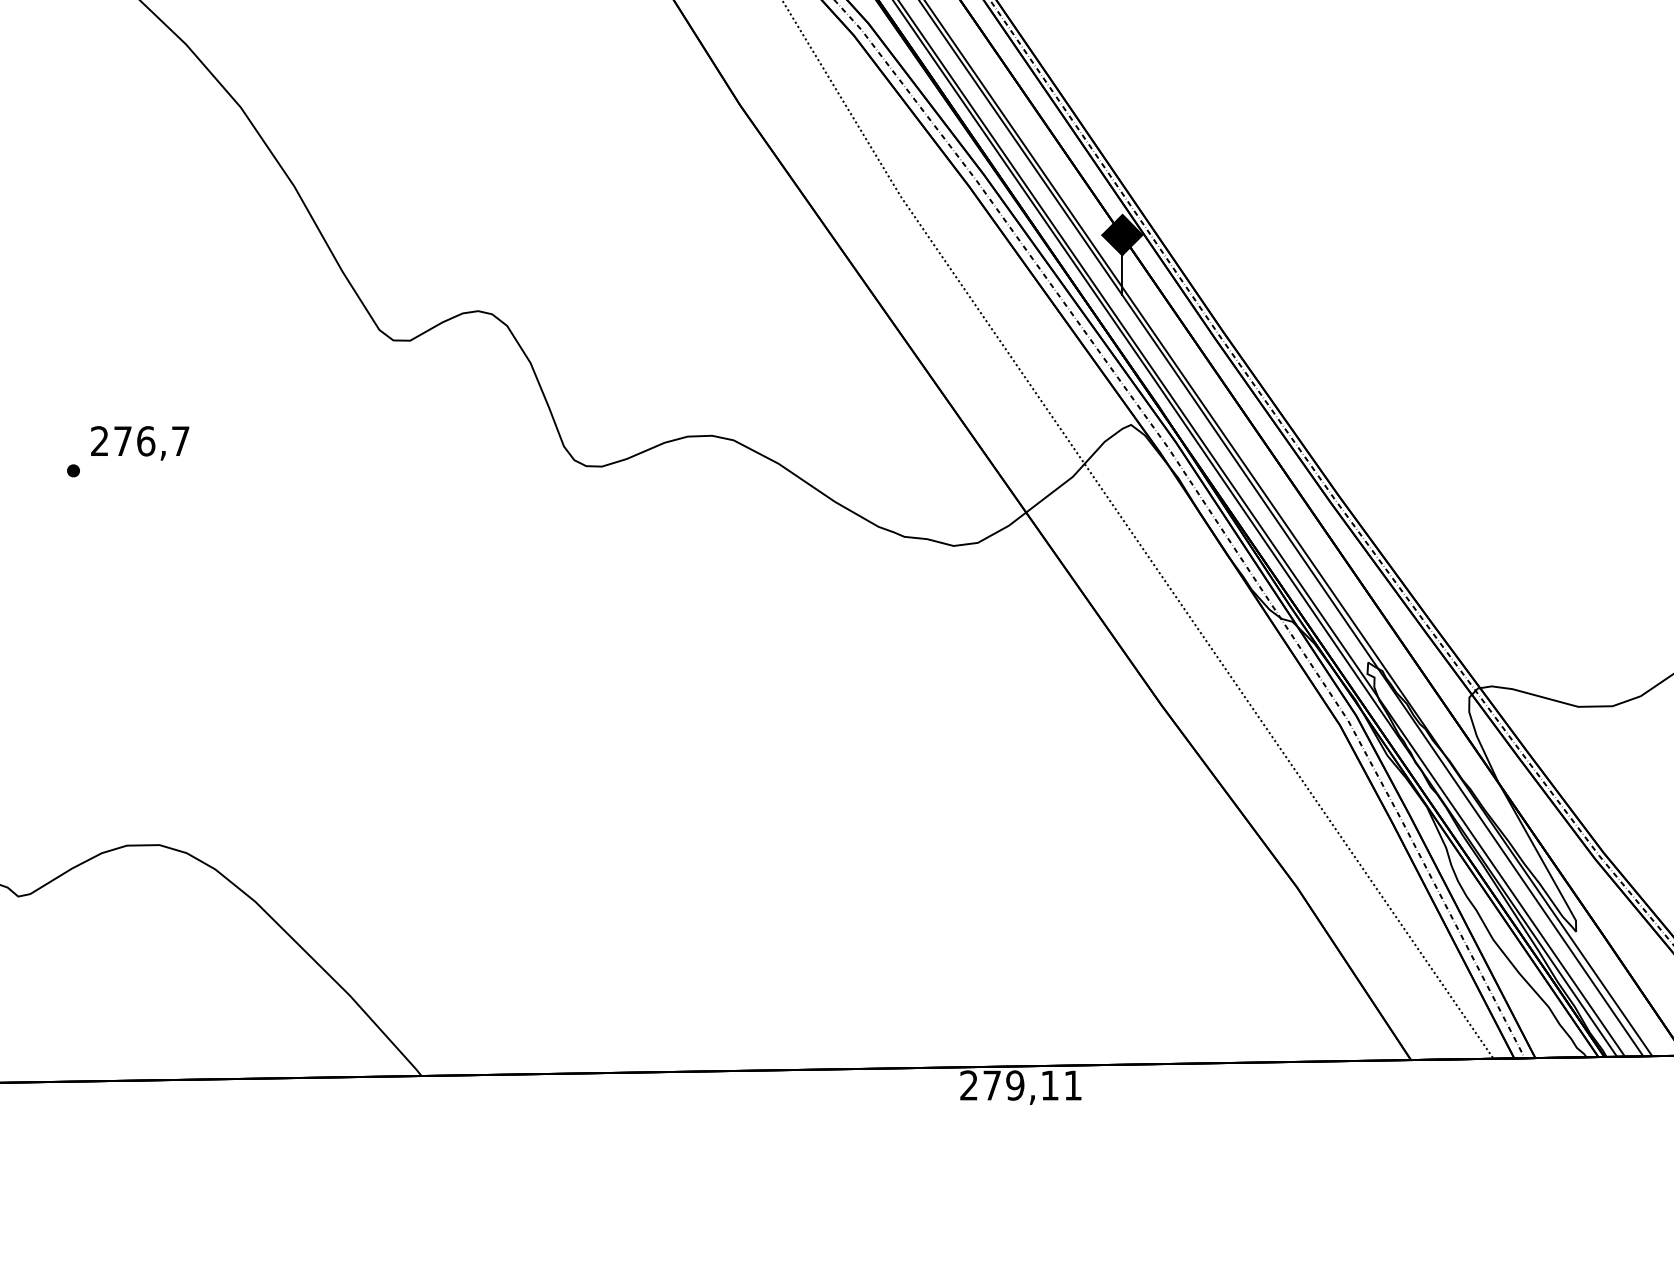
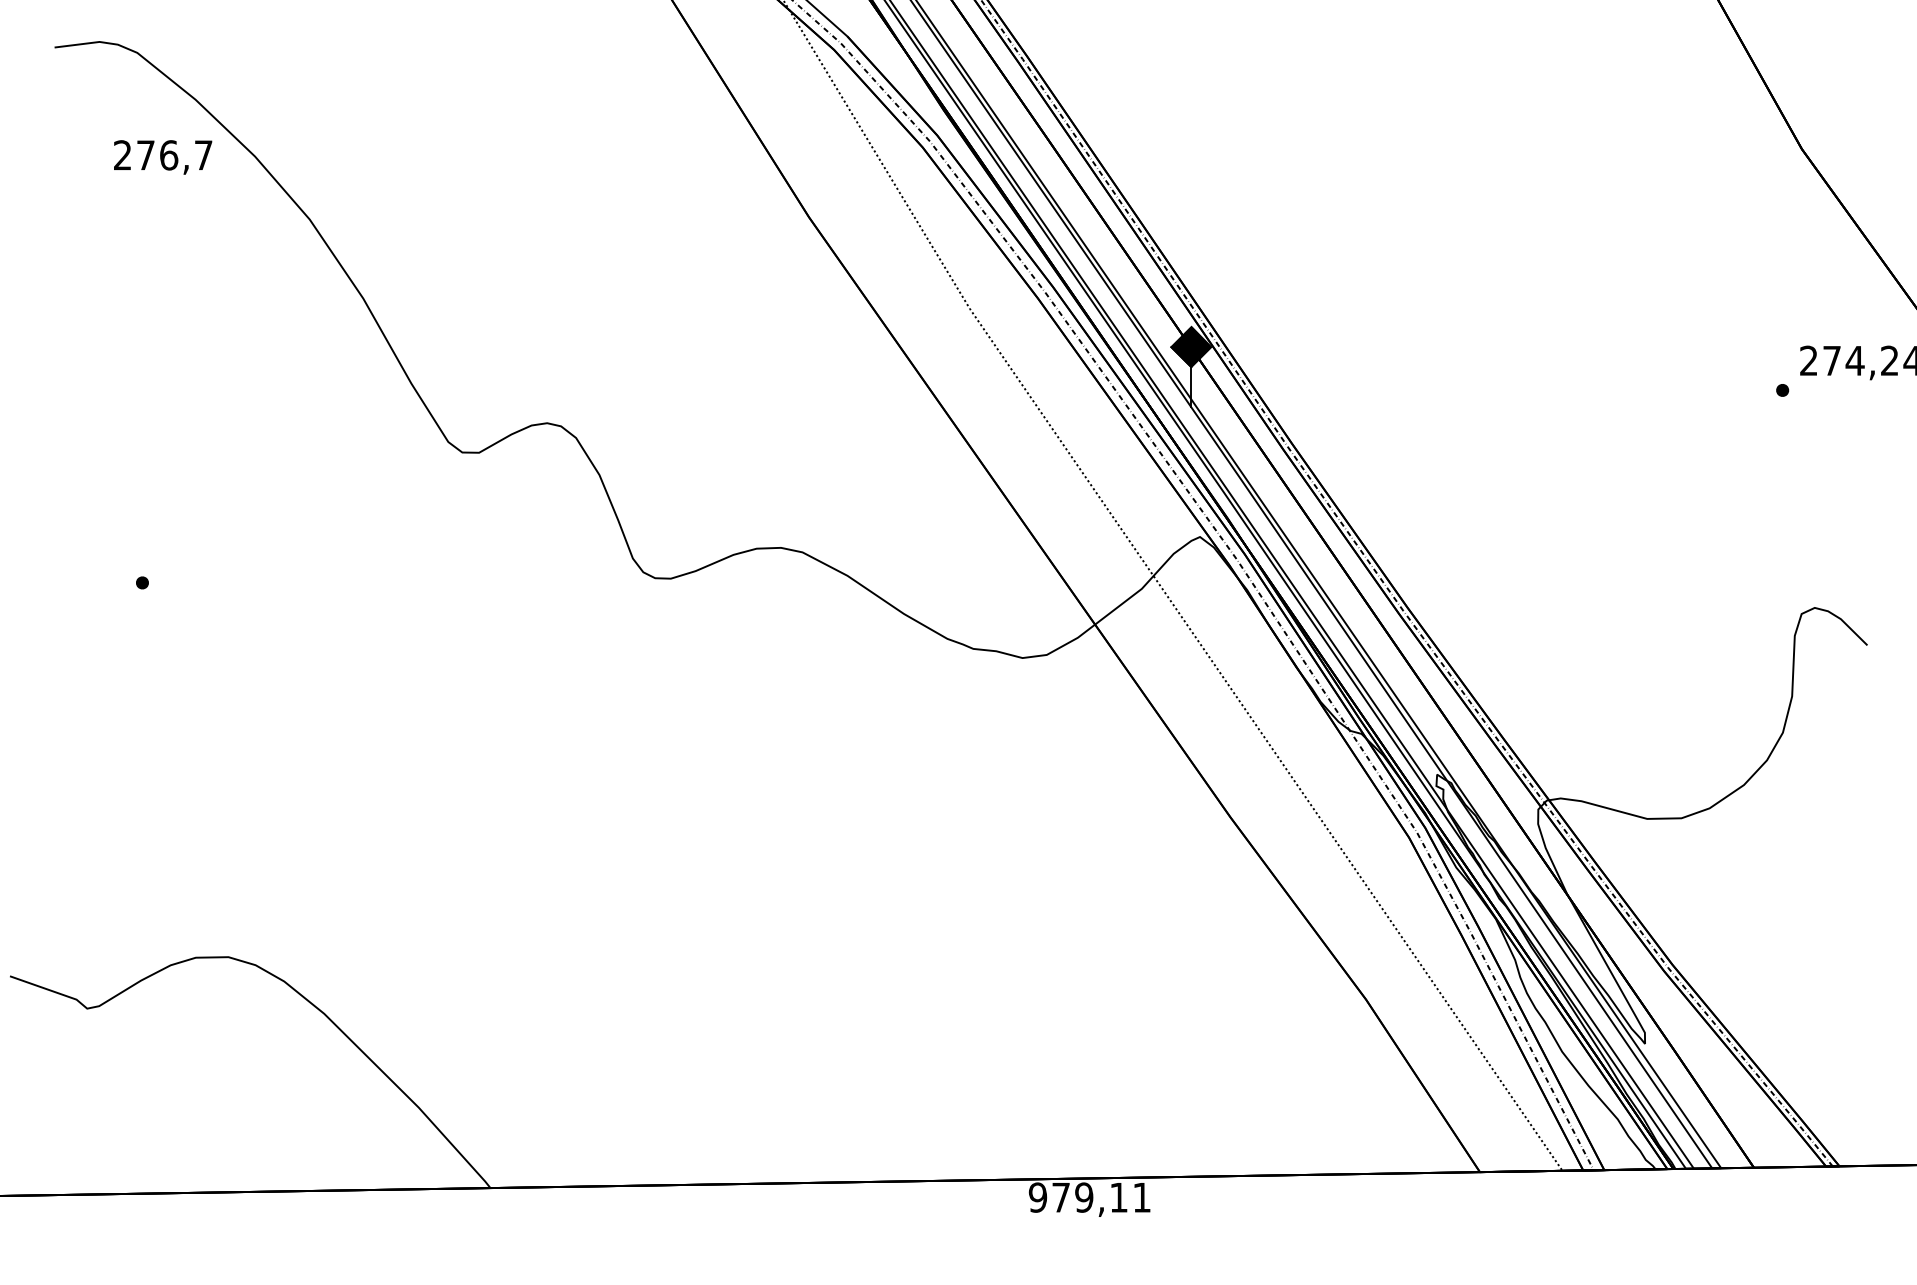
text: (140, 443) -> (163, 157), moved
text: (968, 1085) -> (1037, 1197), 279,11 -> 979,11

